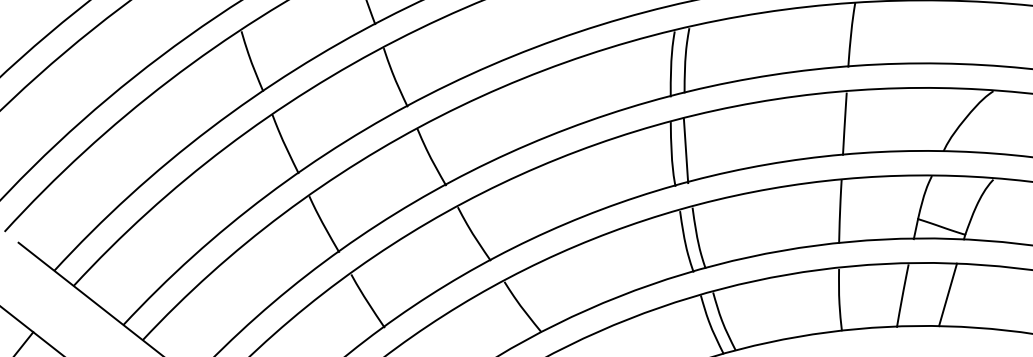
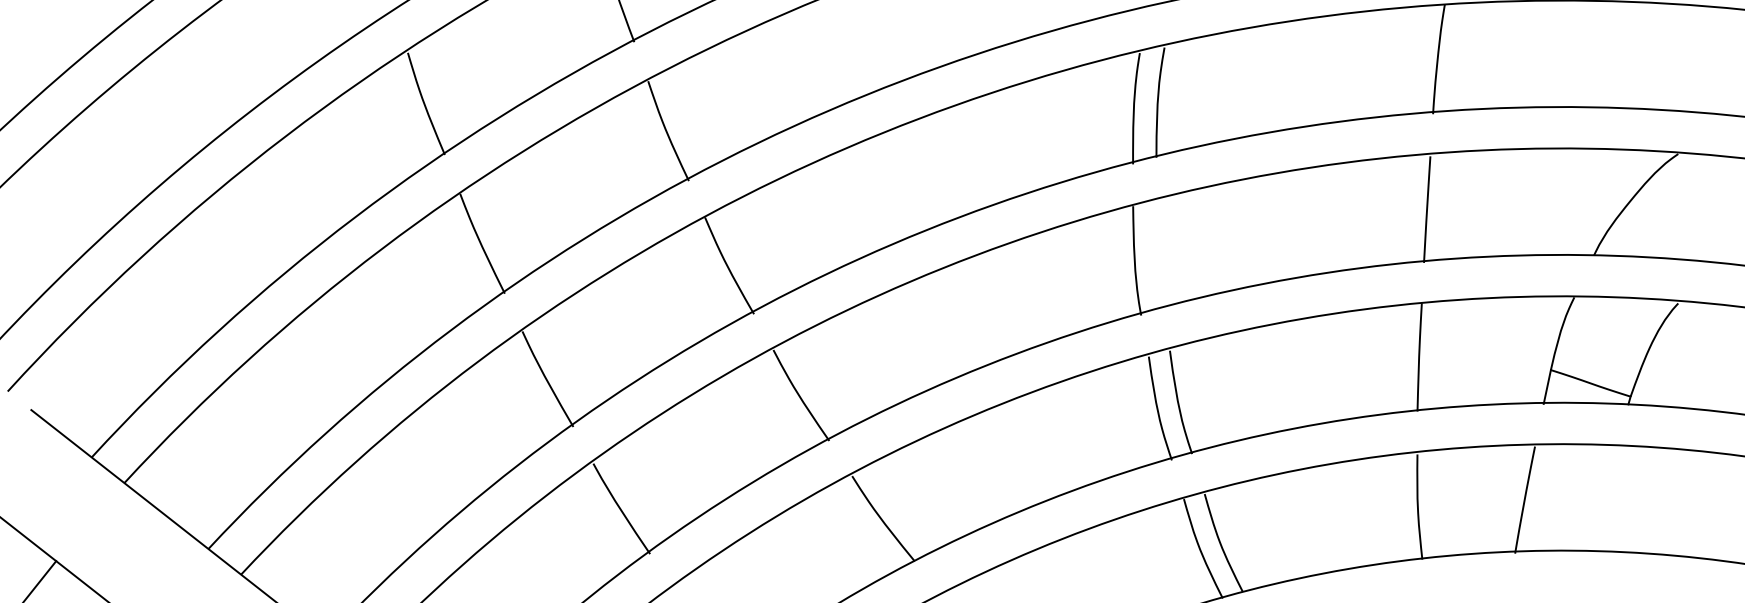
line: (685, 150) -> (1158, 254), removed
line: (948, 294) -> (1602, 497), removed

